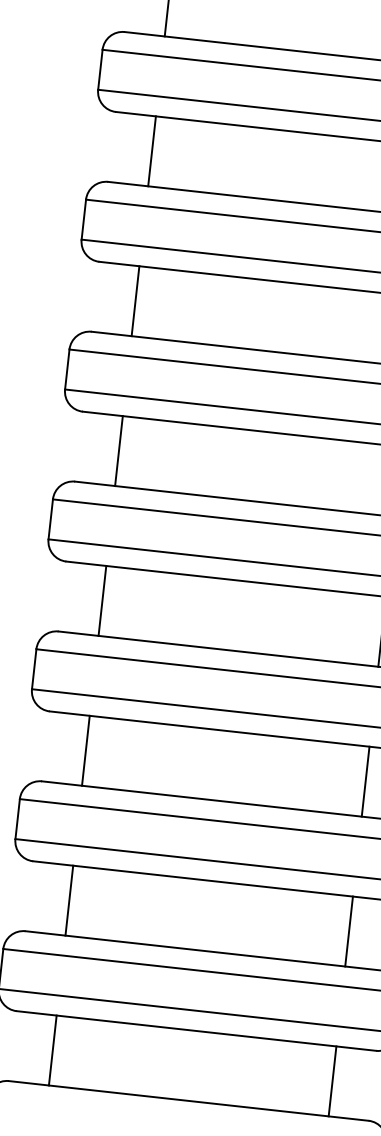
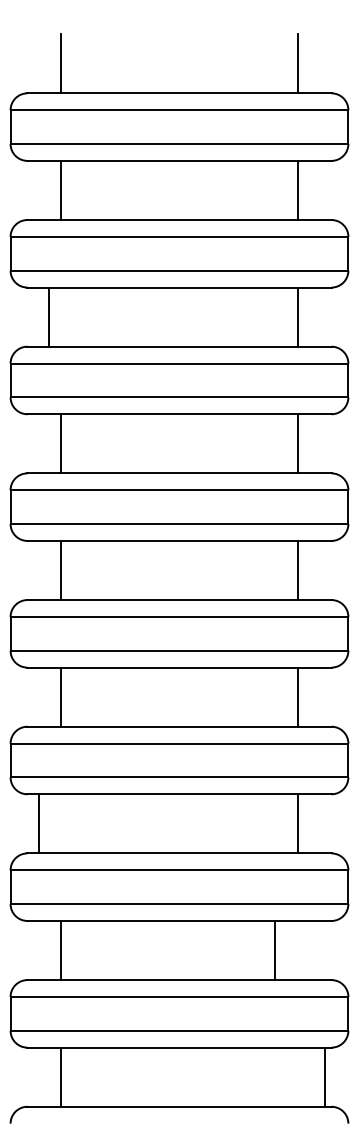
line: (152, 150) -> (49, 316), moved
line: (86, 750) -> (39, 823), moved
line: (348, 931) -> (274, 950), moved
line: (332, 1080) -> (324, 1076), moved

